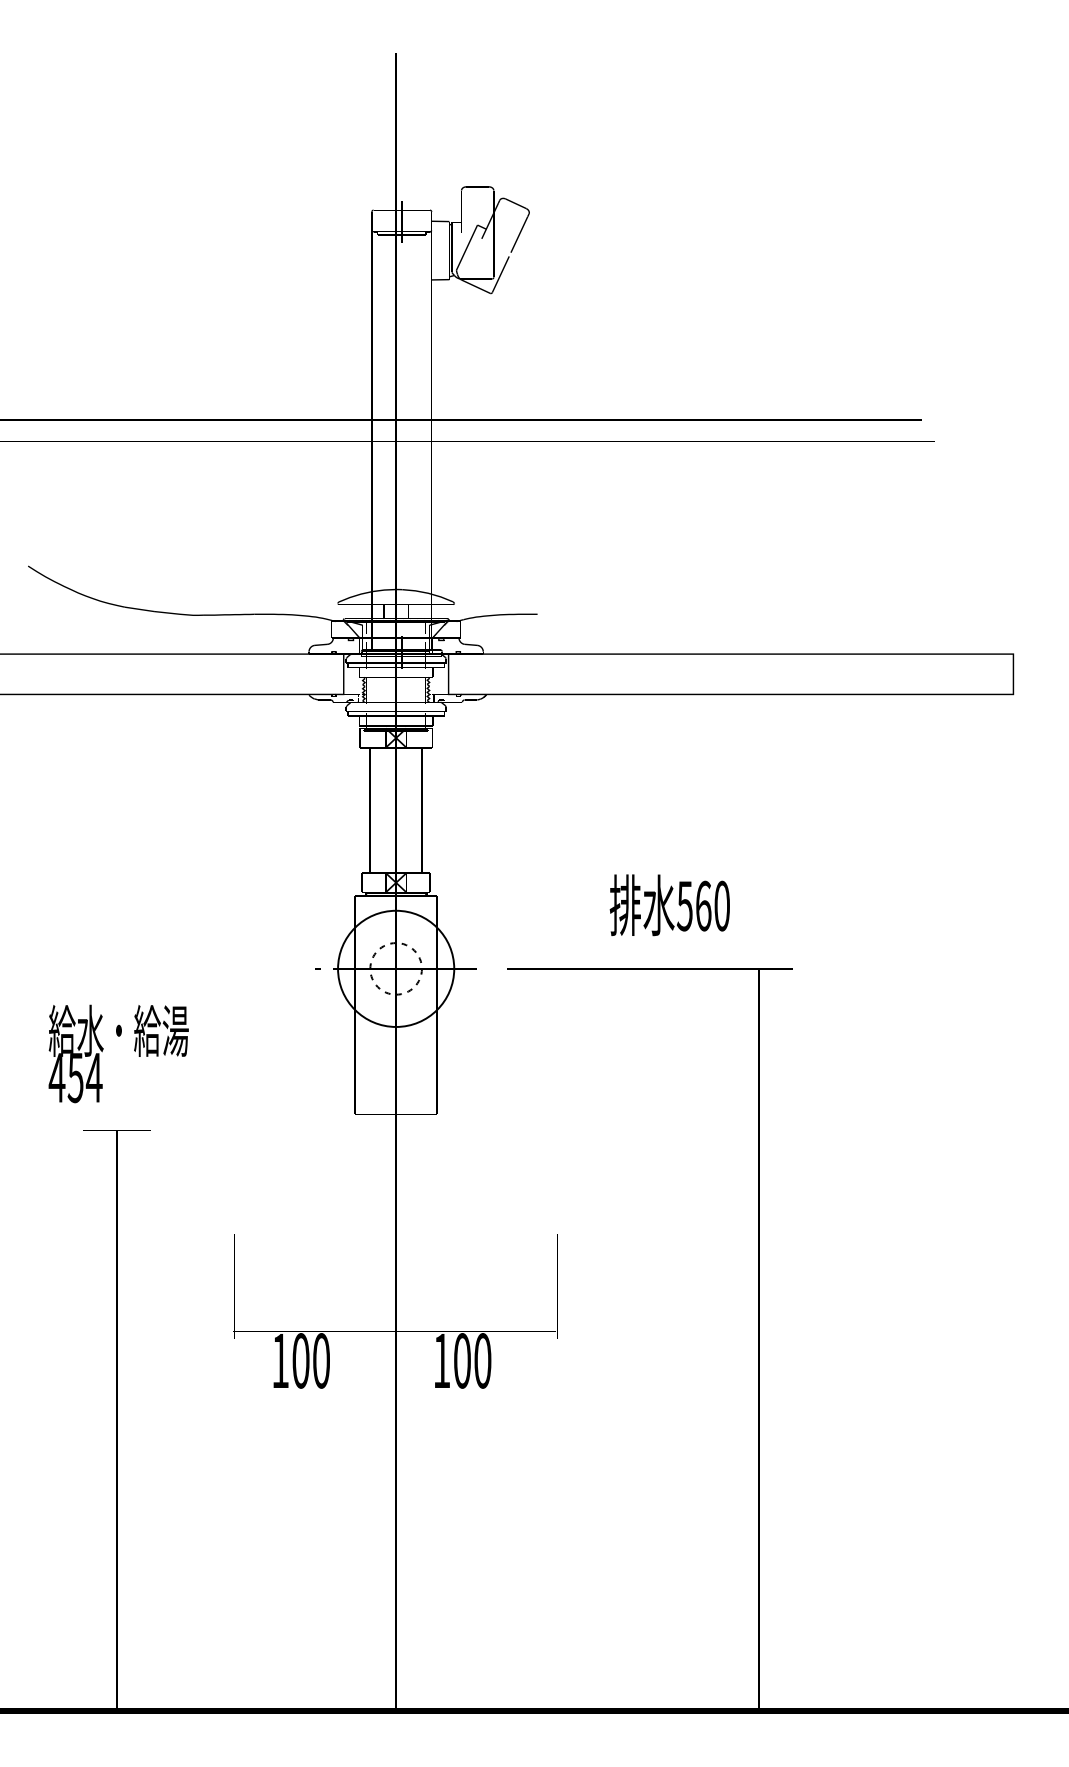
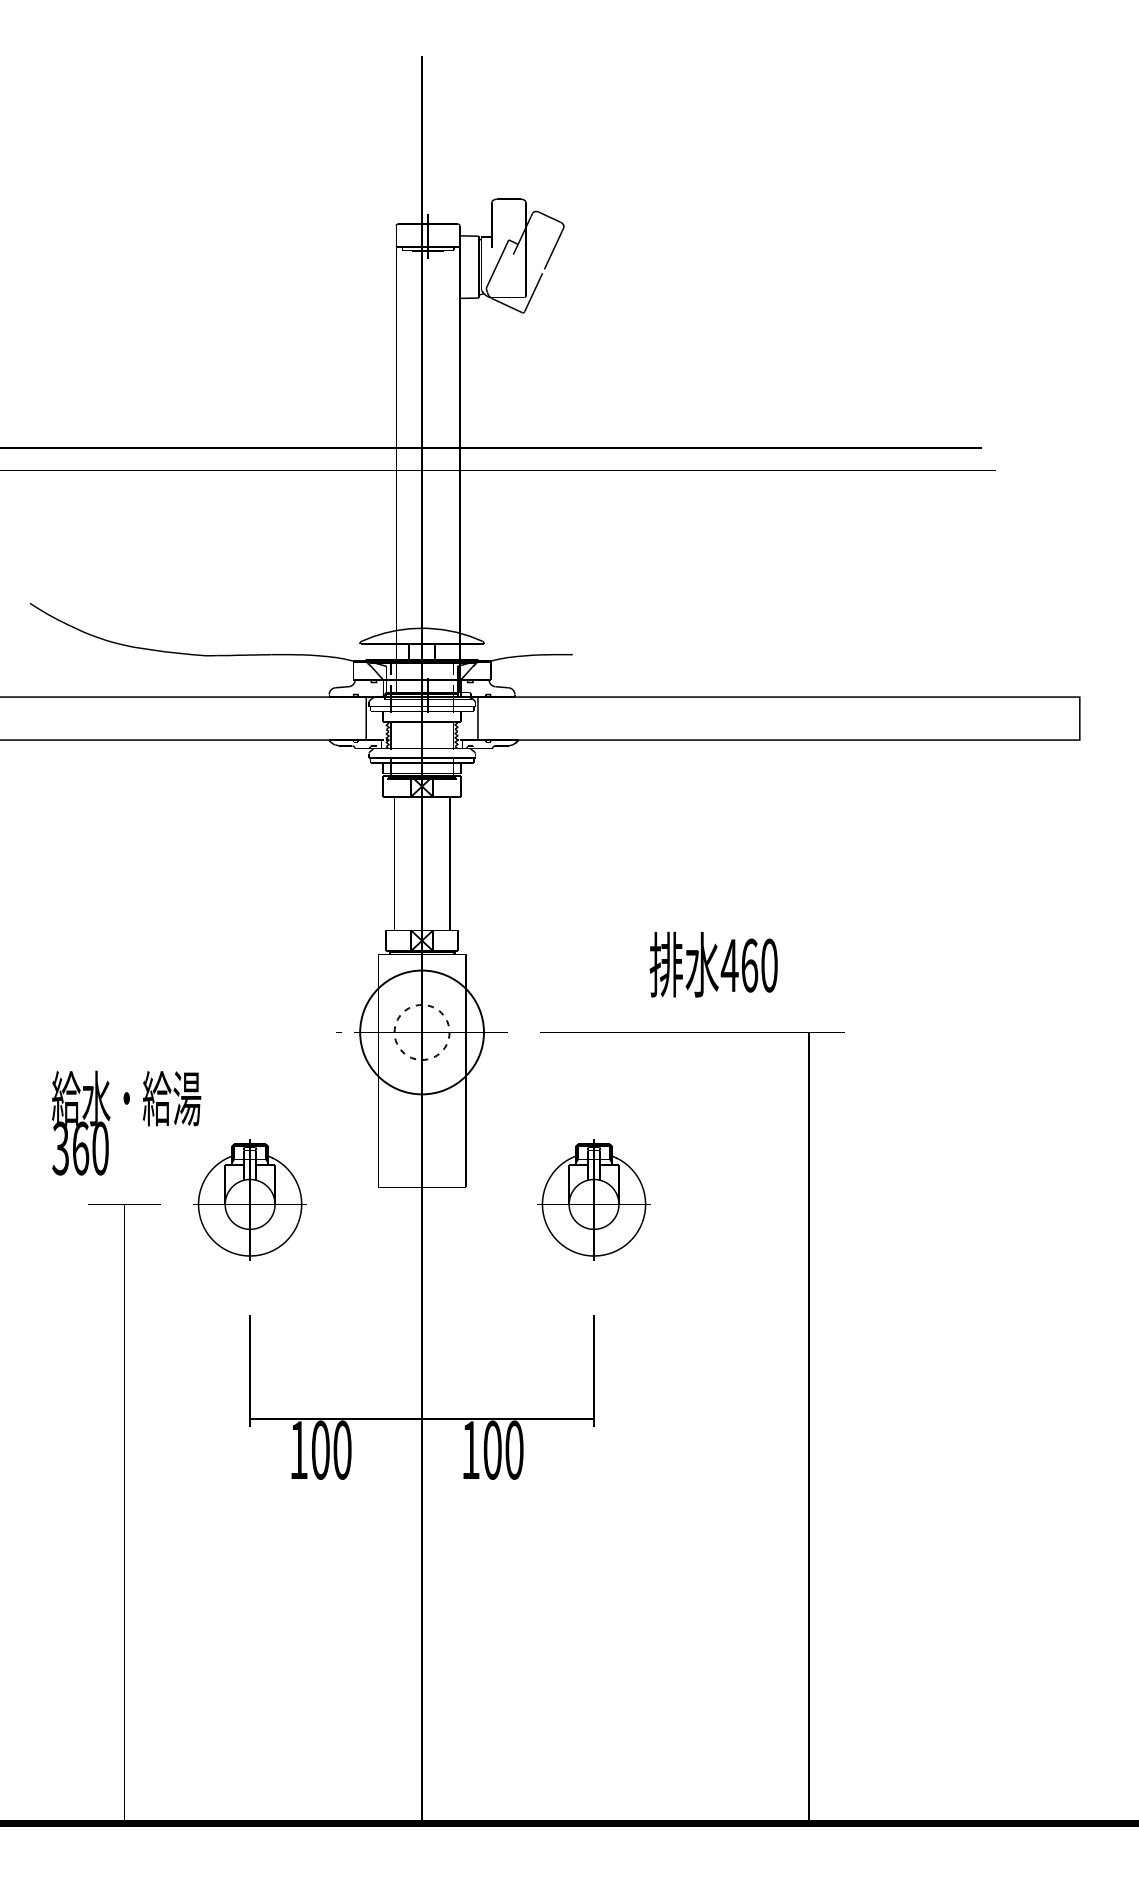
text: (684, 906) -> (729, 965), 560 -> 460
text: (75, 1077) -> (80, 1148), 454 -> 360
part: (234, 1125) -> (249, 1199), added
part: (557, 1125) -> (593, 1199), added

